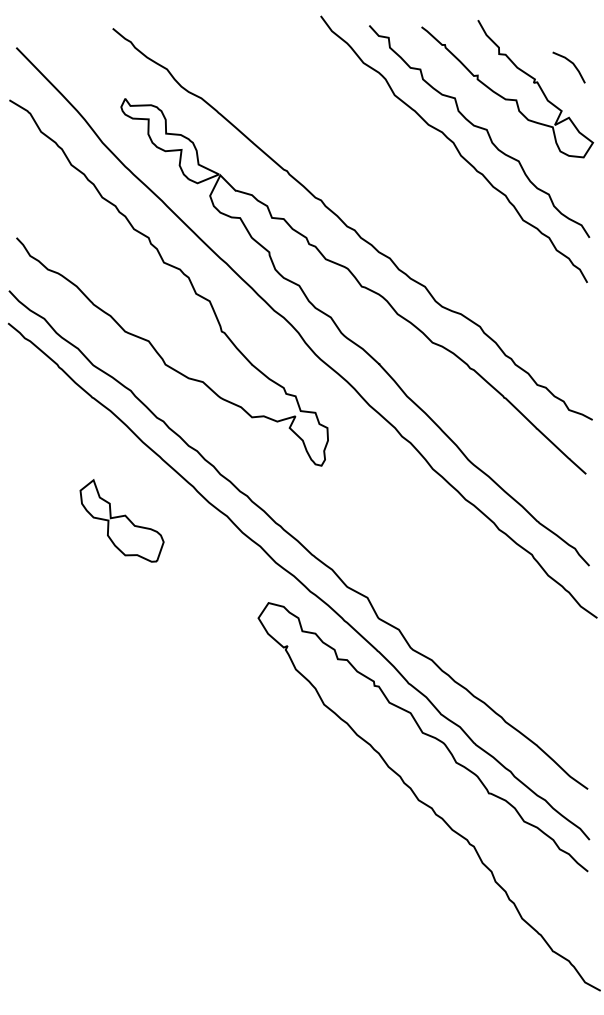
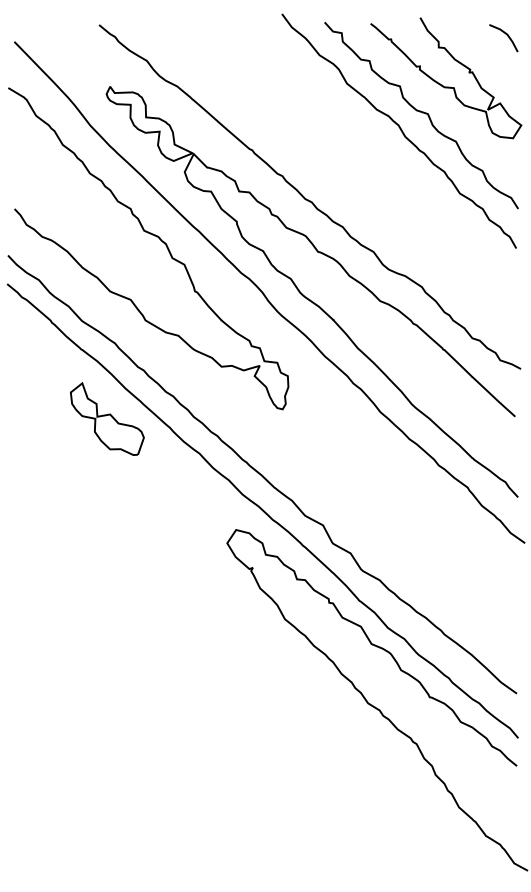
line: (571, 63) -> (505, 34), moved
part: (121, 520) -> (106, 418), moved

